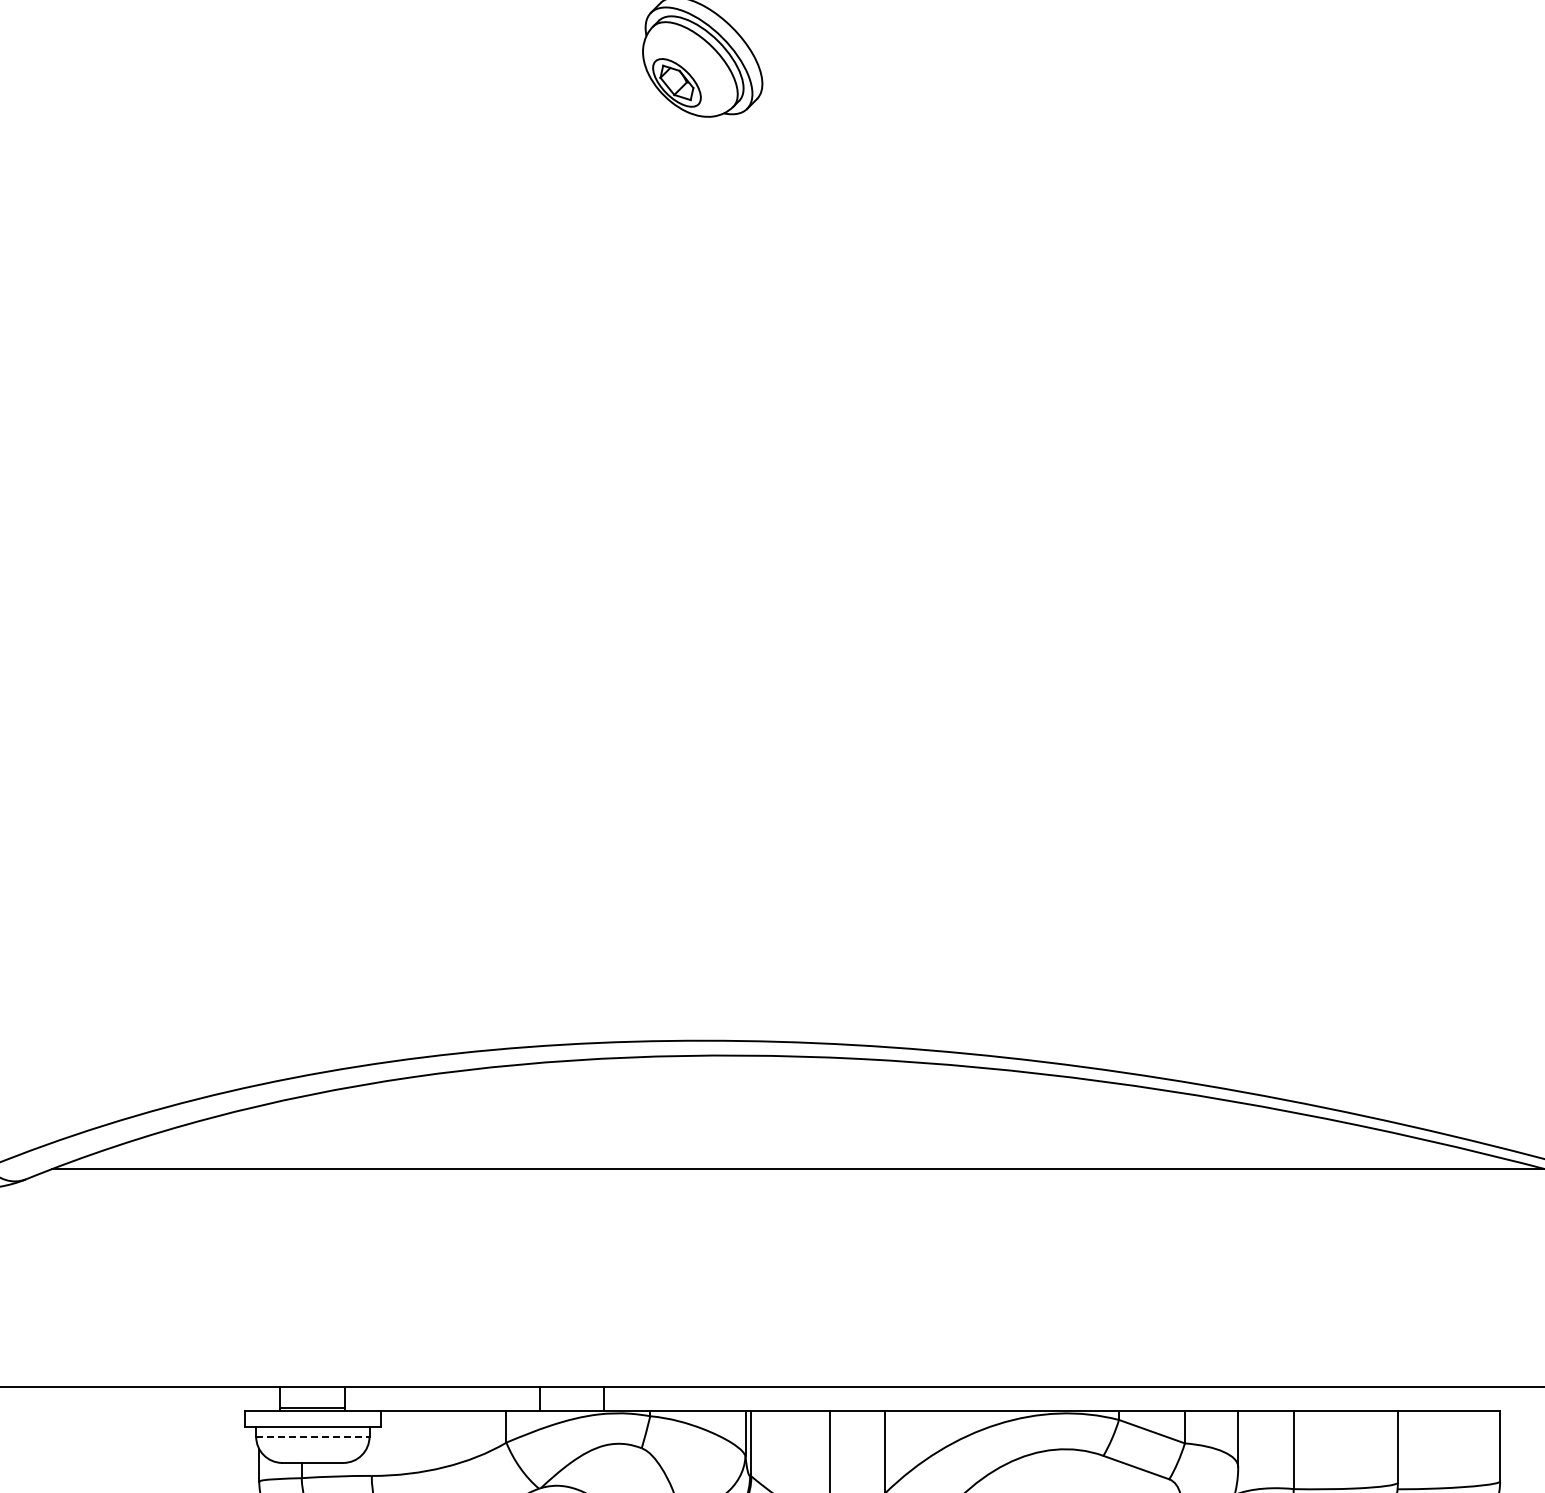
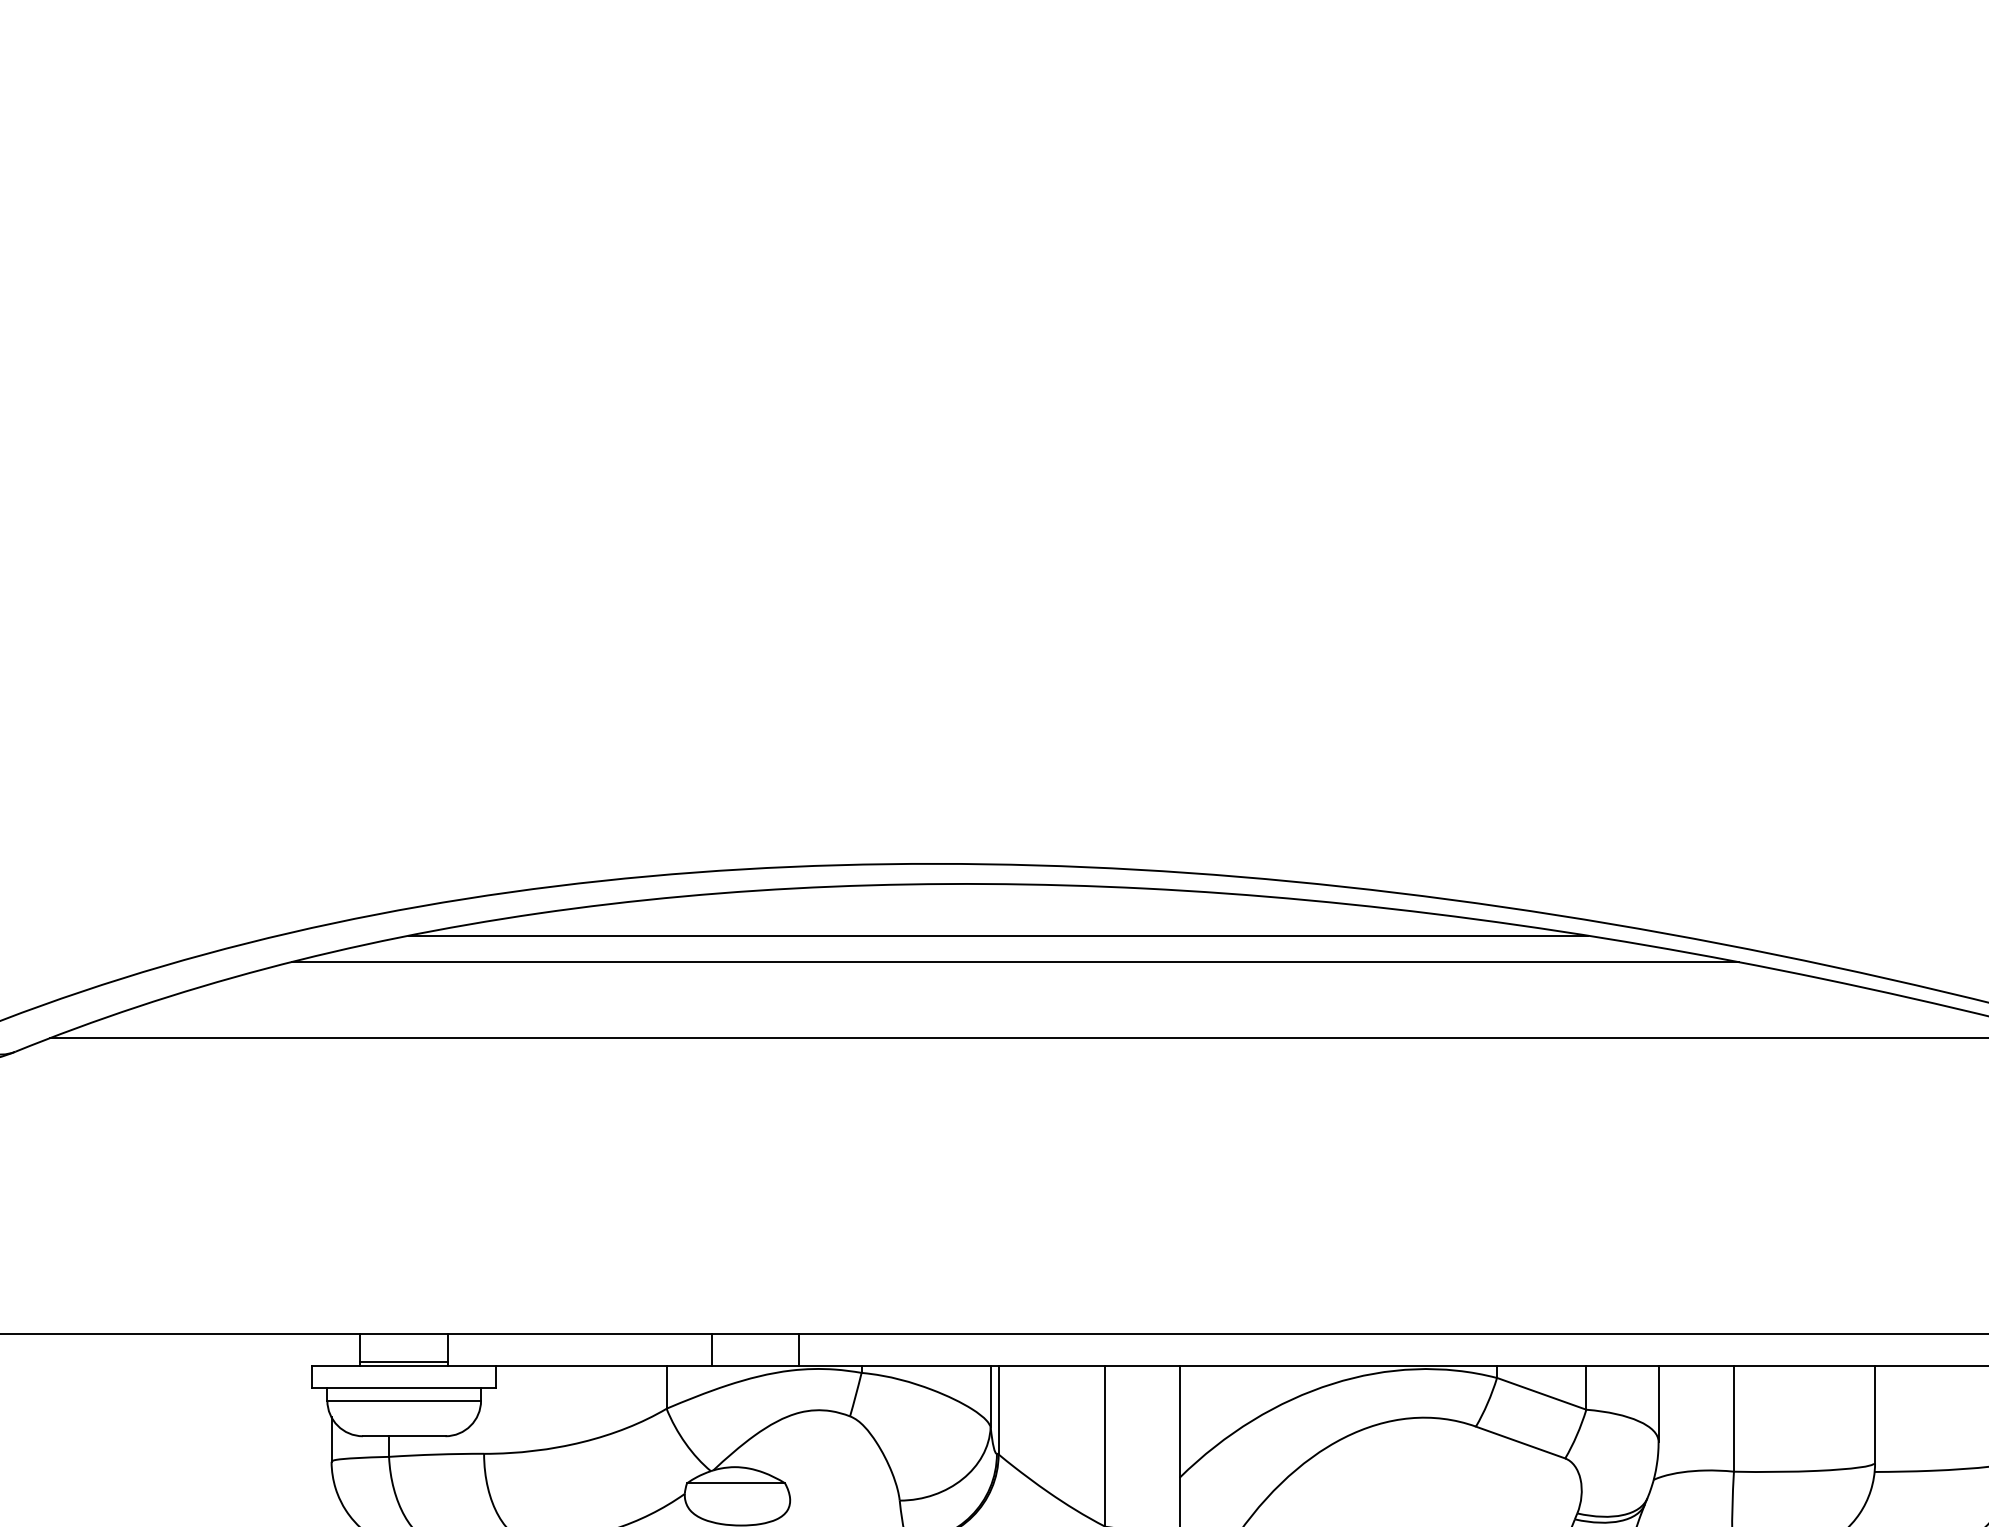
line: (751, 1093) -> (998, 935), added
line: (763, 1113) -> (1015, 962), added
line: (312, 1436) -> (403, 1400), dashed -> solid

